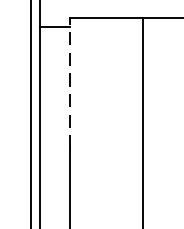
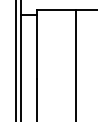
line: (70, 83) -> (37, 44), dashed -> solid

